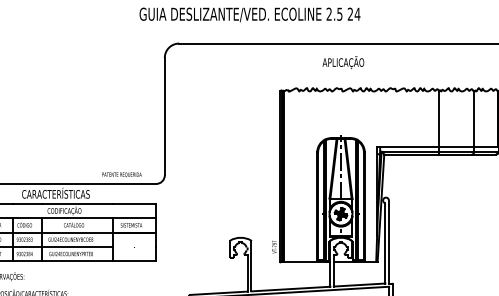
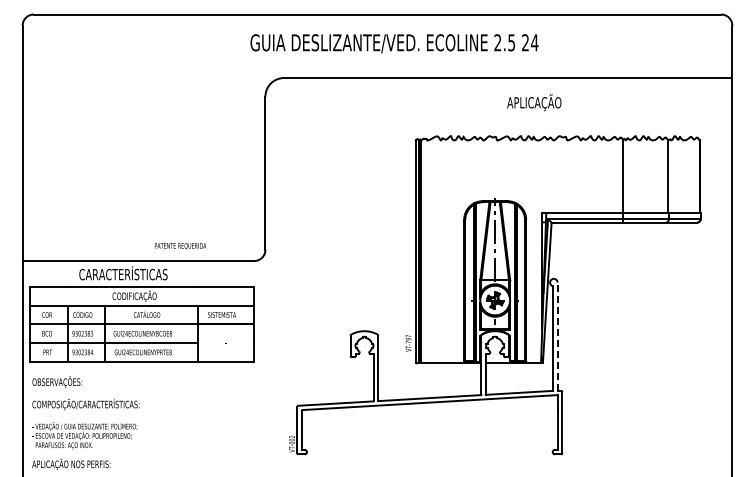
text: (249, 14) -> (394, 43), moved
text: (343, 62) -> (534, 102), moved
text: (121, 175) -> (180, 246), moved
line: (388, 241) -> (557, 336), solid -> dashed

